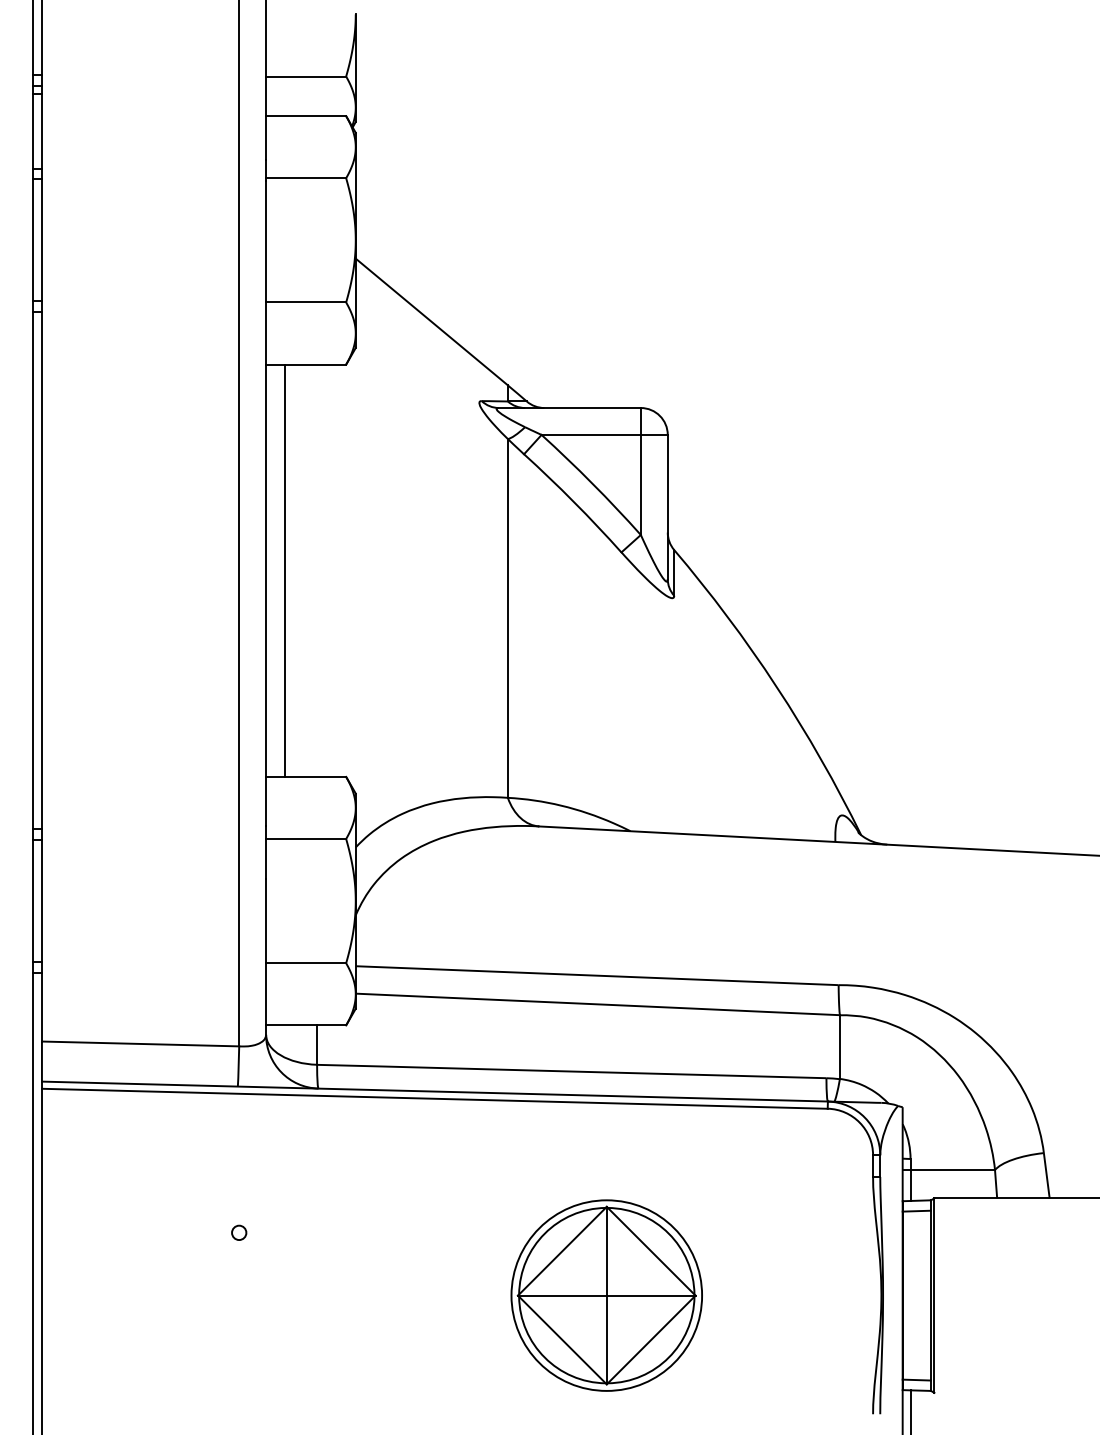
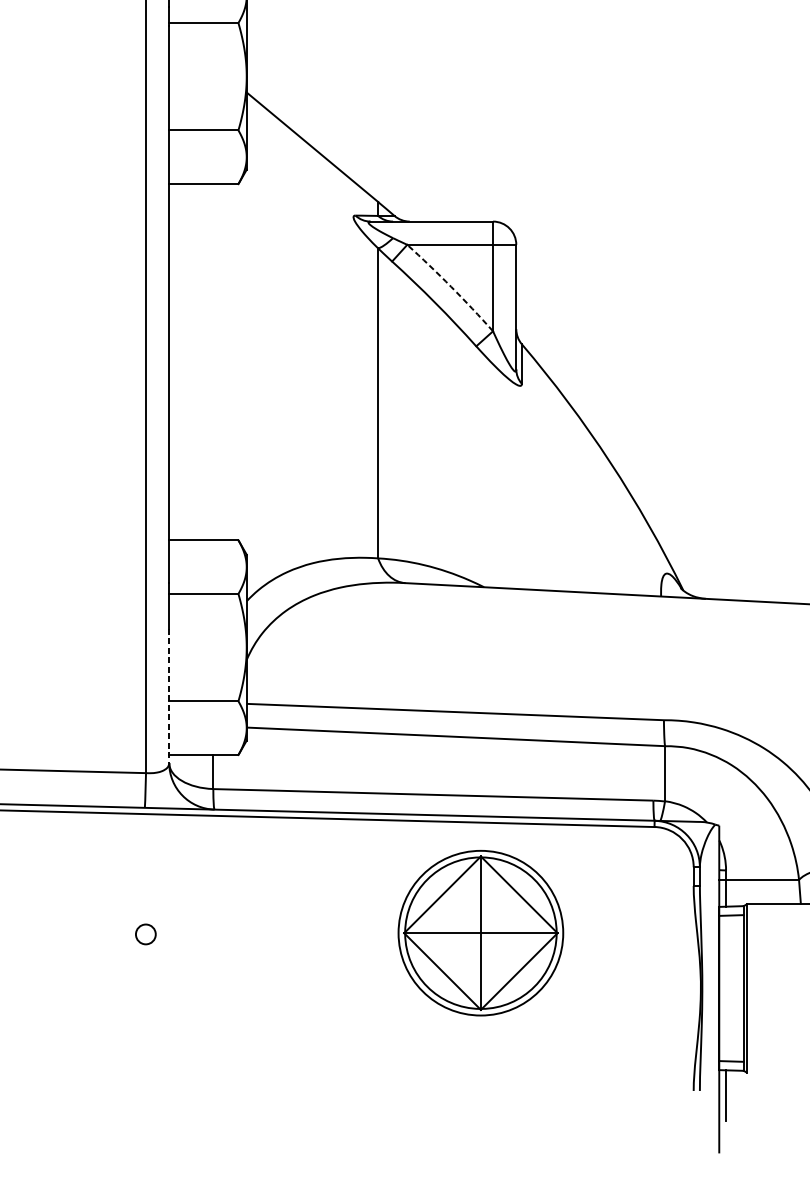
arc: (592, 483) -> (451, 286), solid -> dashed
line: (285, 570) -> (186, 361), removed
line: (266, 957) -> (169, 696), solid -> dashed
circle: (239, 1232) -> (146, 933), size x1.6
part: (606, 1295) -> (480, 933), moved

